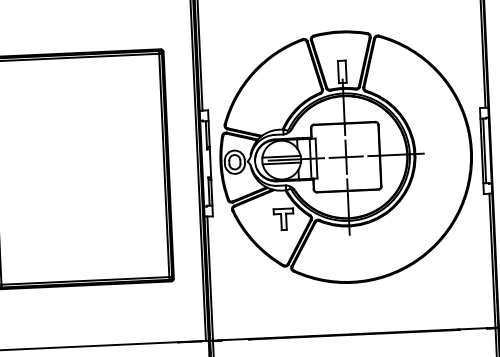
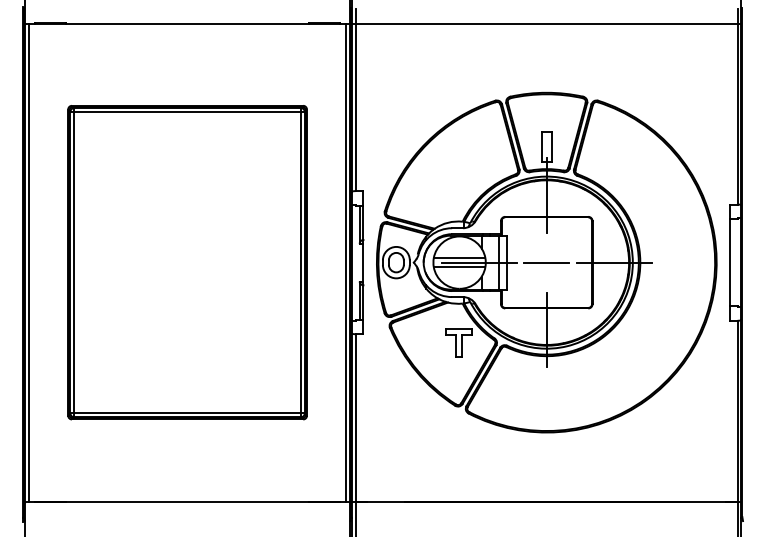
line: (484, 150) -> (733, 262), removed
line: (345, 157) -> (546, 262), removed

